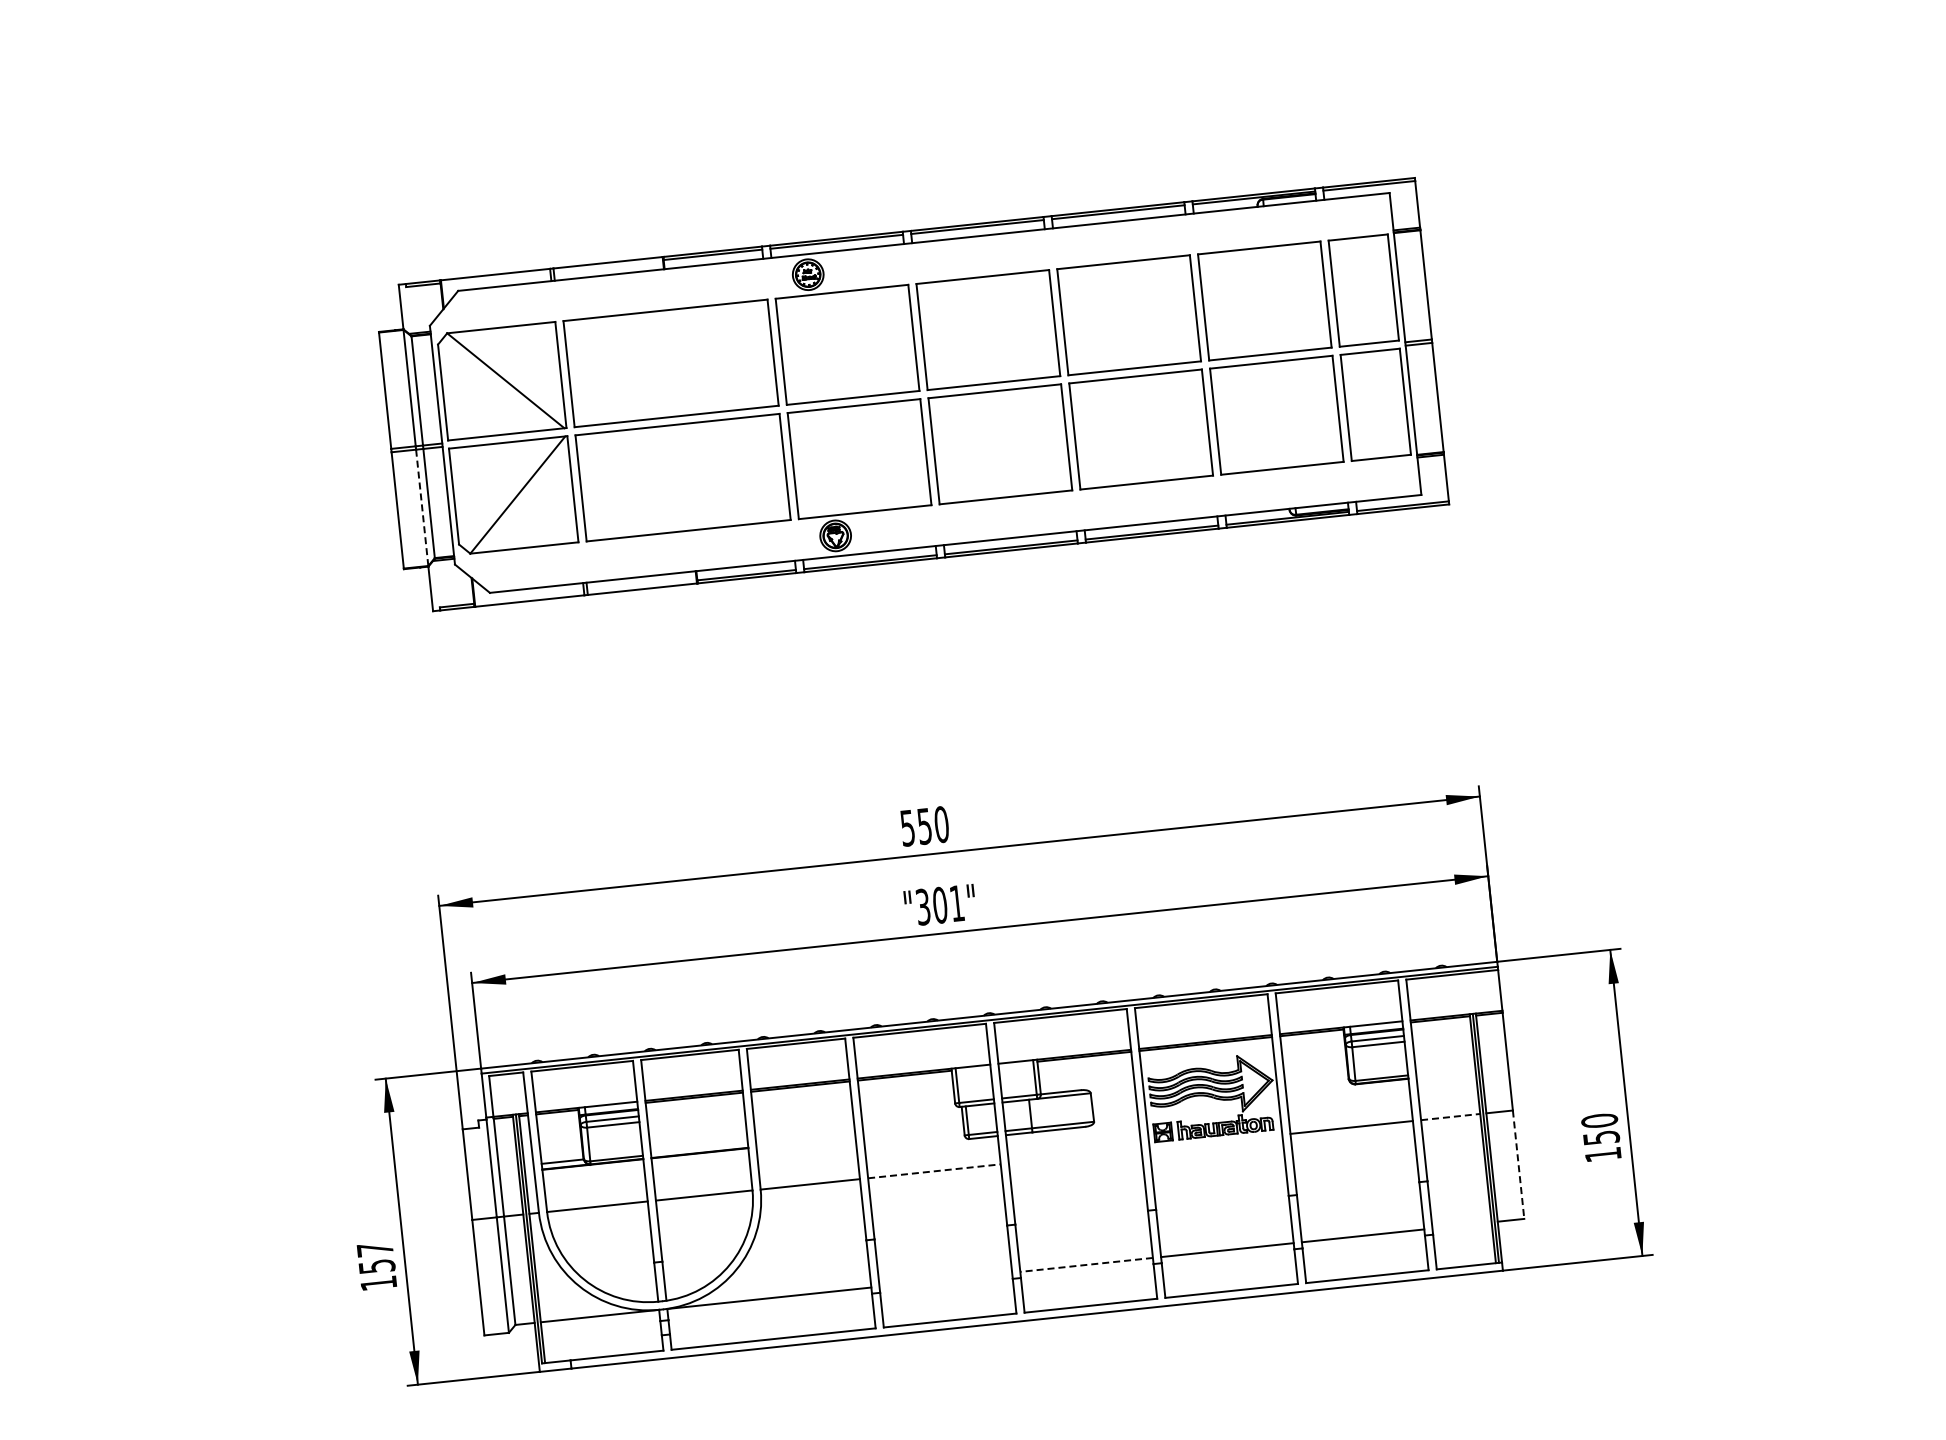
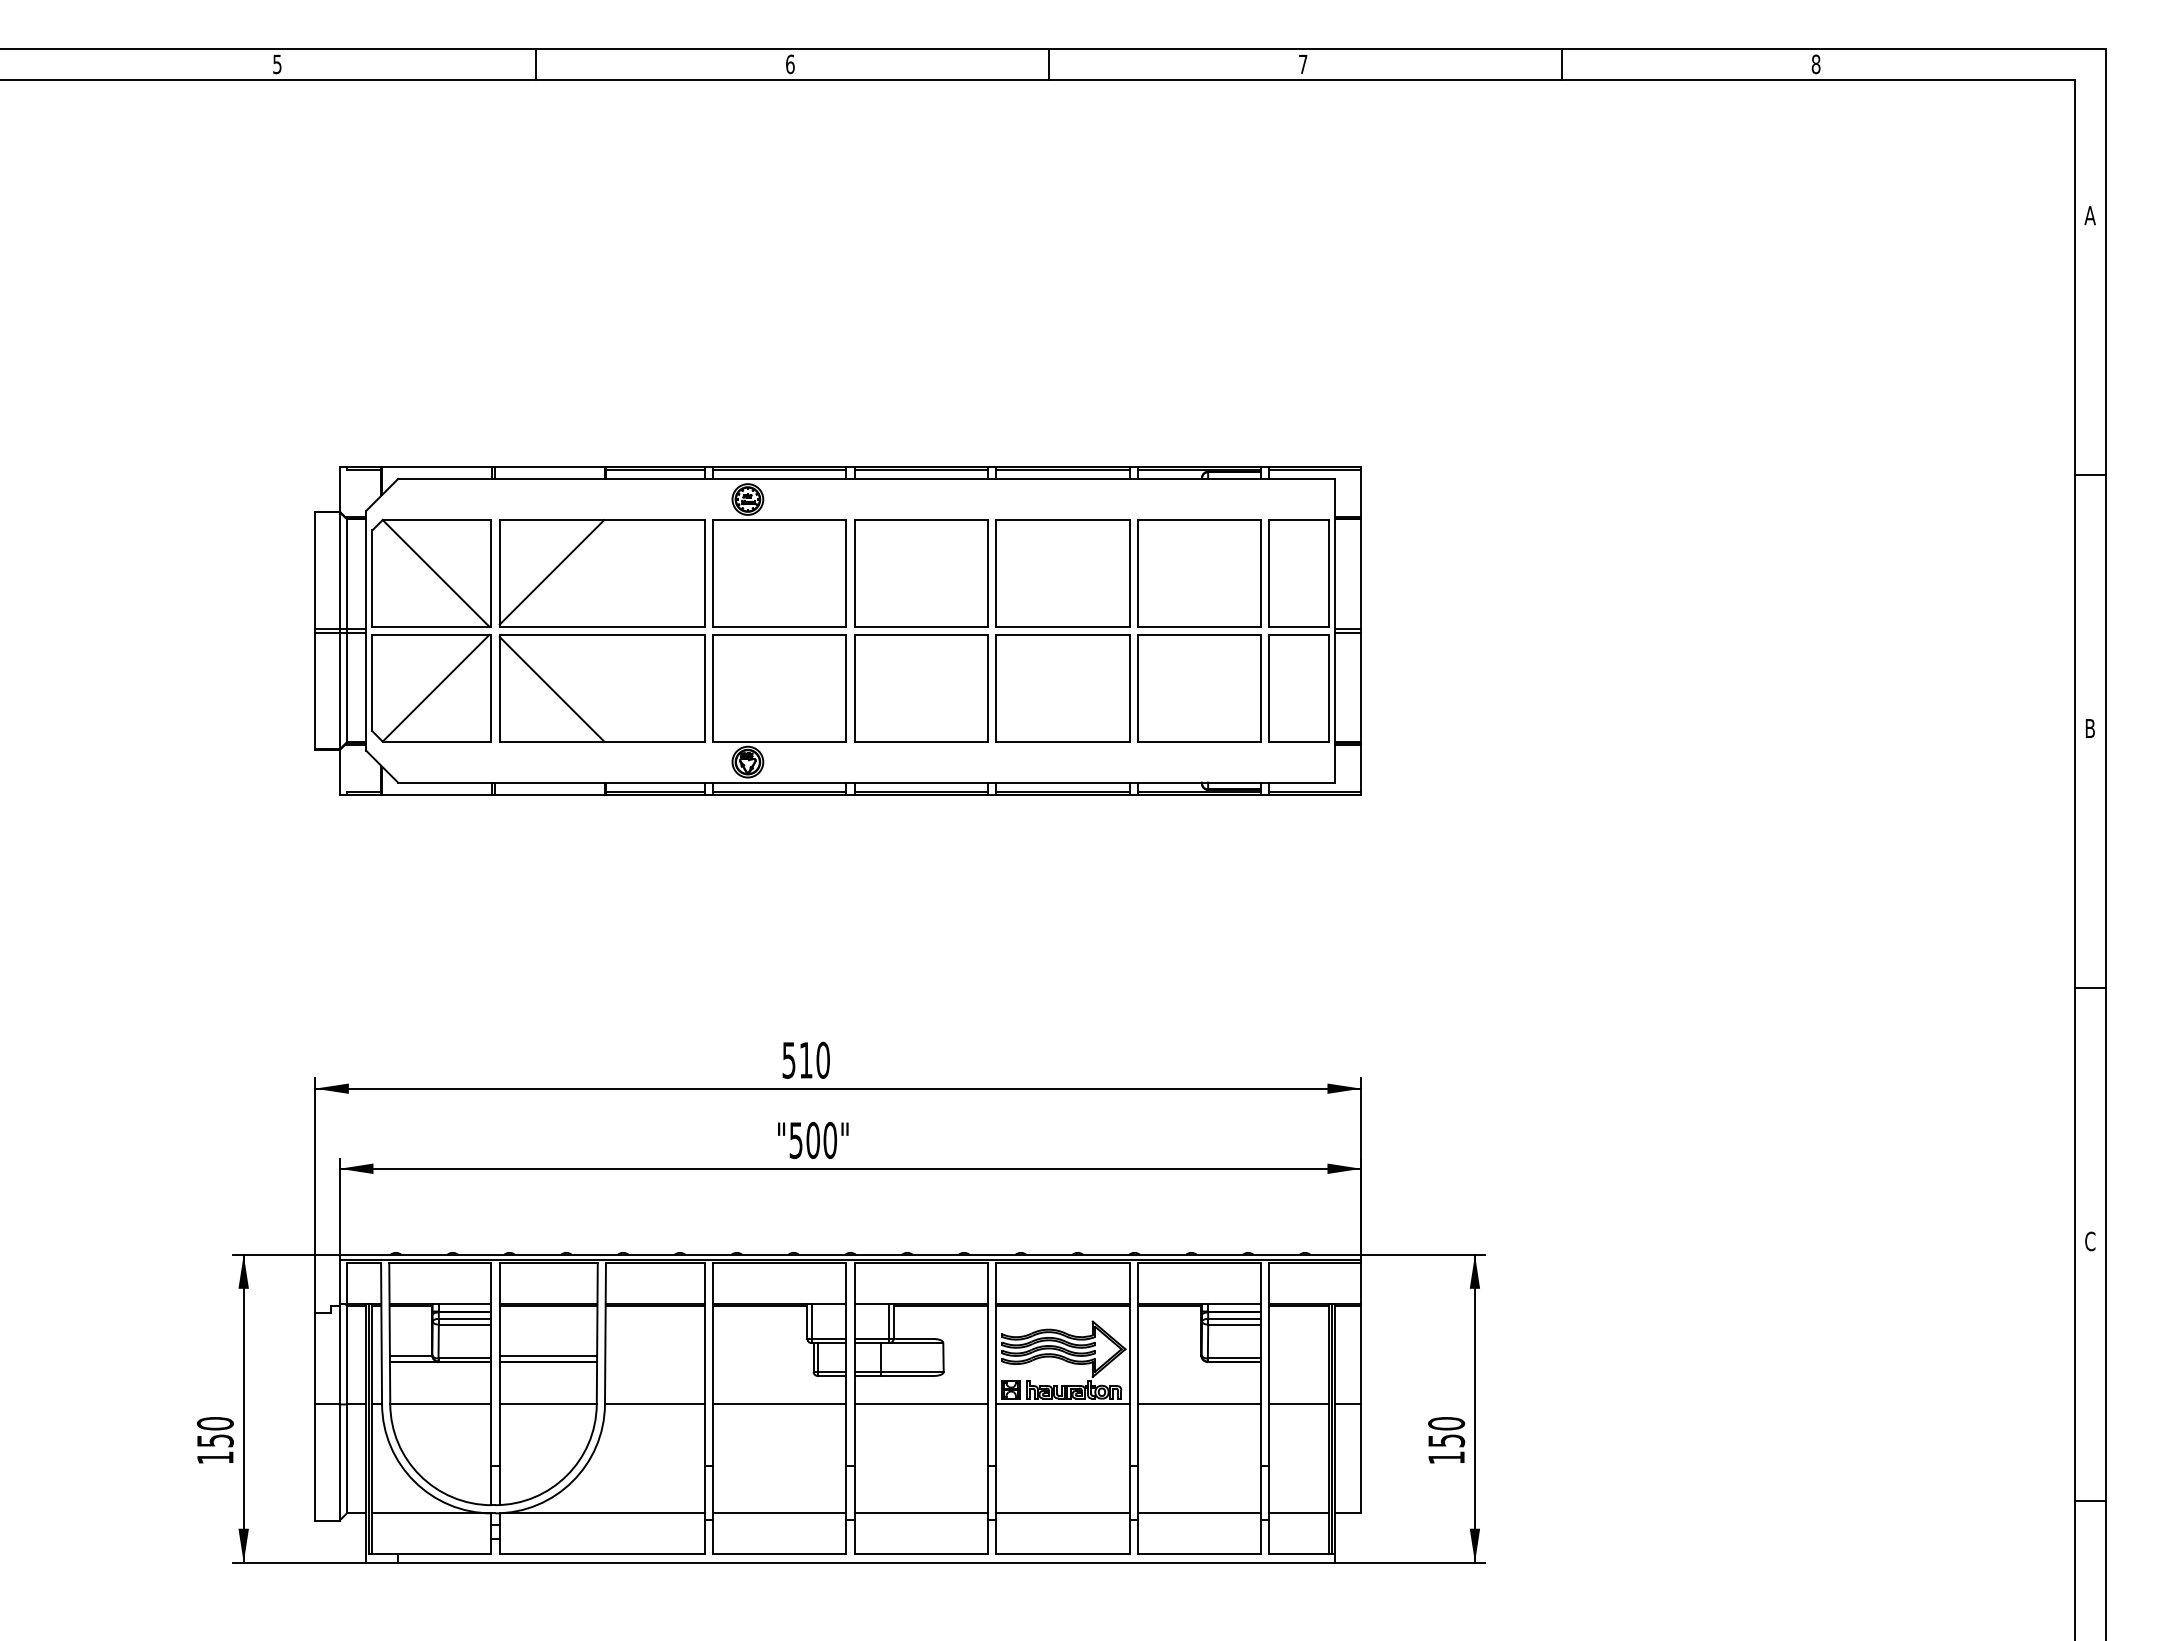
line: (620, 367) -> (551, 572), added
line: (632, 483) -> (551, 688), added
line: (422, 508) -> (339, 691), dashed -> solid
text: (924, 826) -> (805, 1060), 550 -> 510
text: (940, 905) -> (813, 1140), "301" -> "500"
line: (1450, 1117) -> (1298, 1404), dashed -> solid
line: (1215, 1141) -> (1062, 1404), added
line: (699, 1146) -> (548, 1355), added
line: (1074, 1156) -> (920, 1404), added
line: (1518, 1165) -> (1361, 1459), dashed -> solid
line: (934, 1171) -> (779, 1404), dashed -> solid
line: (1461, 1225) -> (1298, 1513), added
text: (374, 1249) -> (214, 1423), 157 -> 150
line: (1086, 1265) -> (921, 1513), dashed -> solid
line: (945, 1279) -> (779, 1513), added

